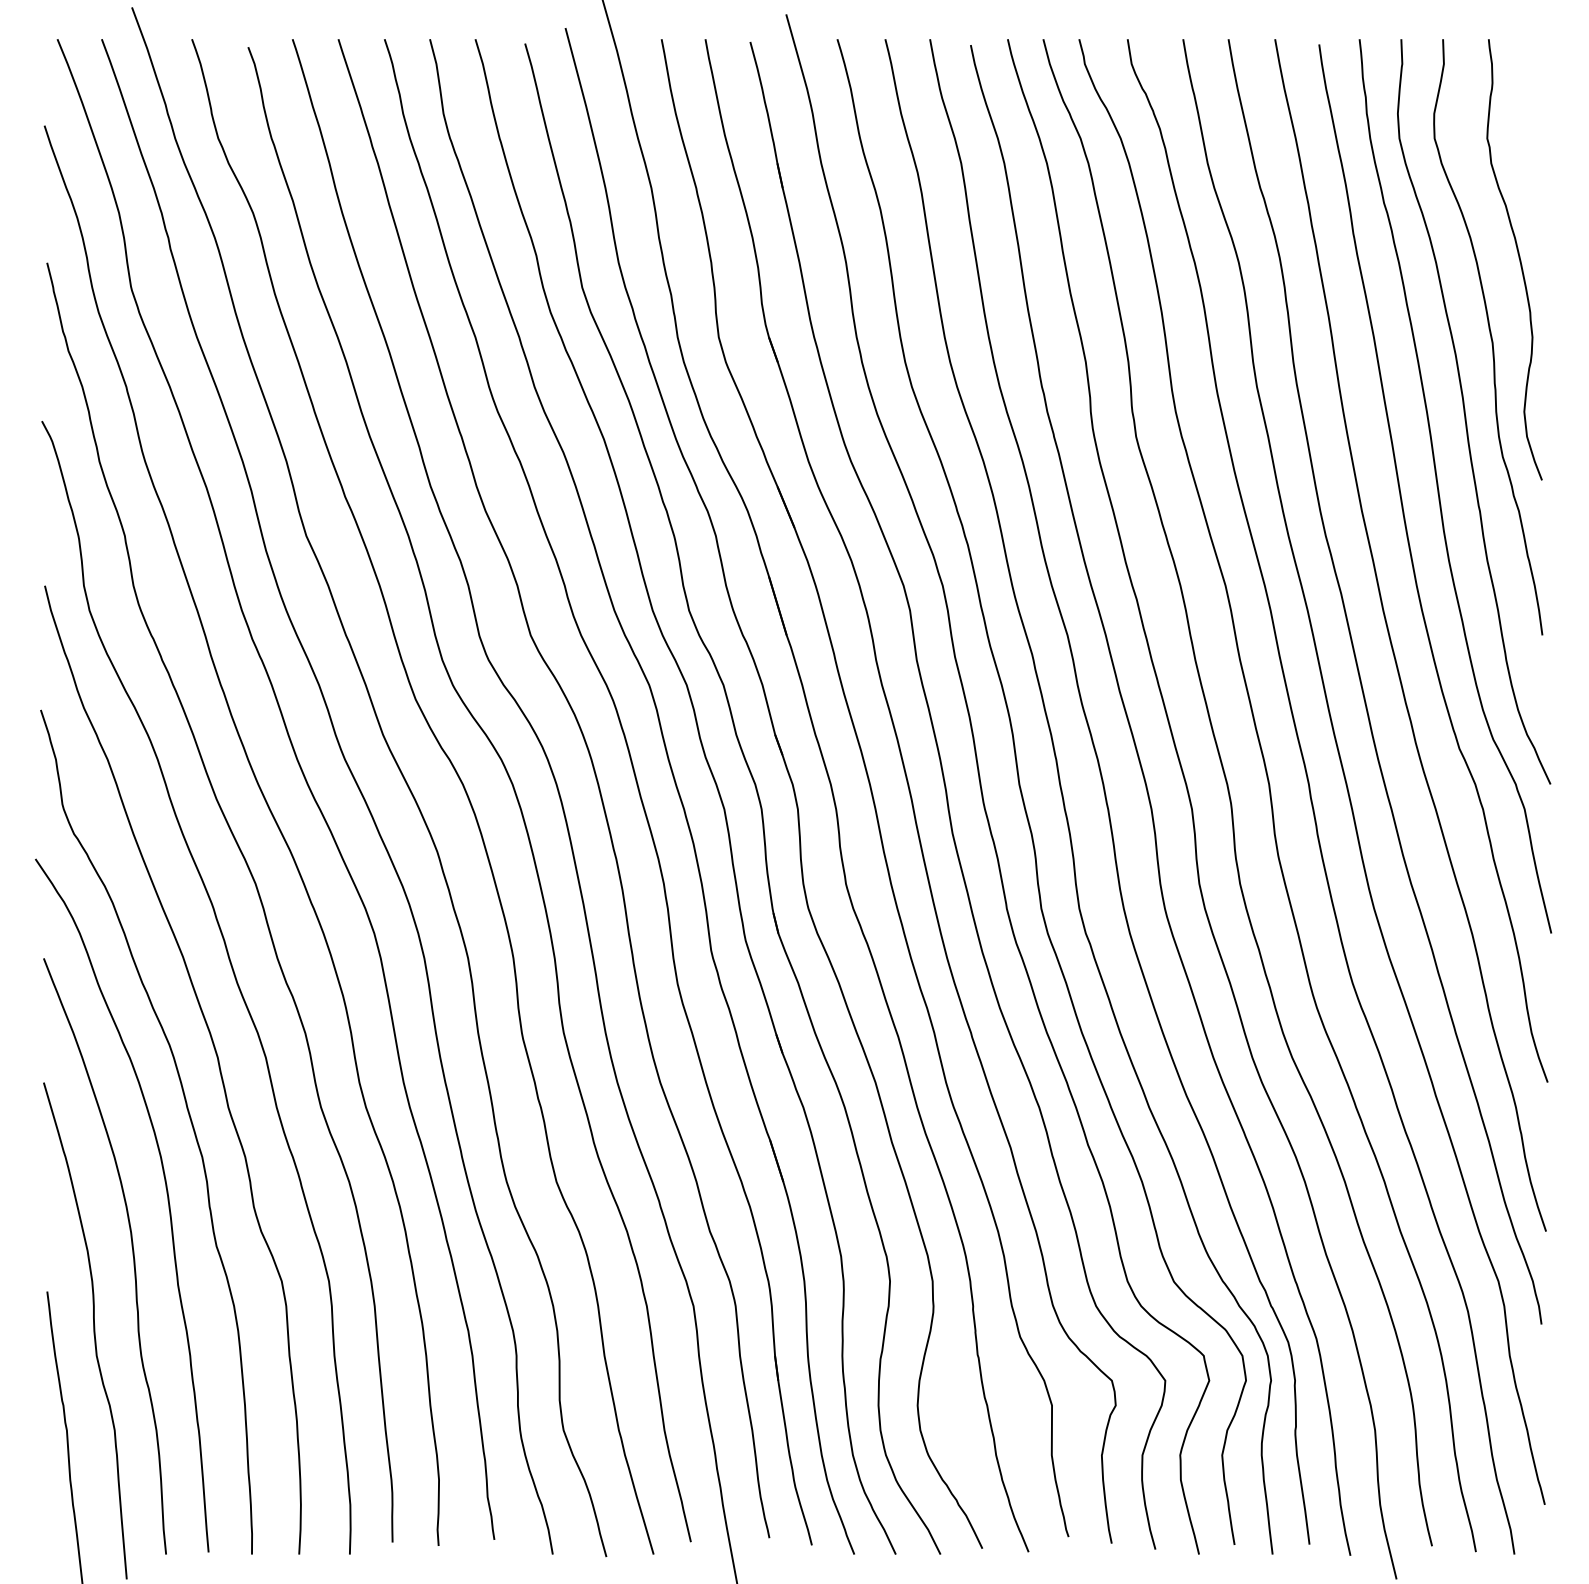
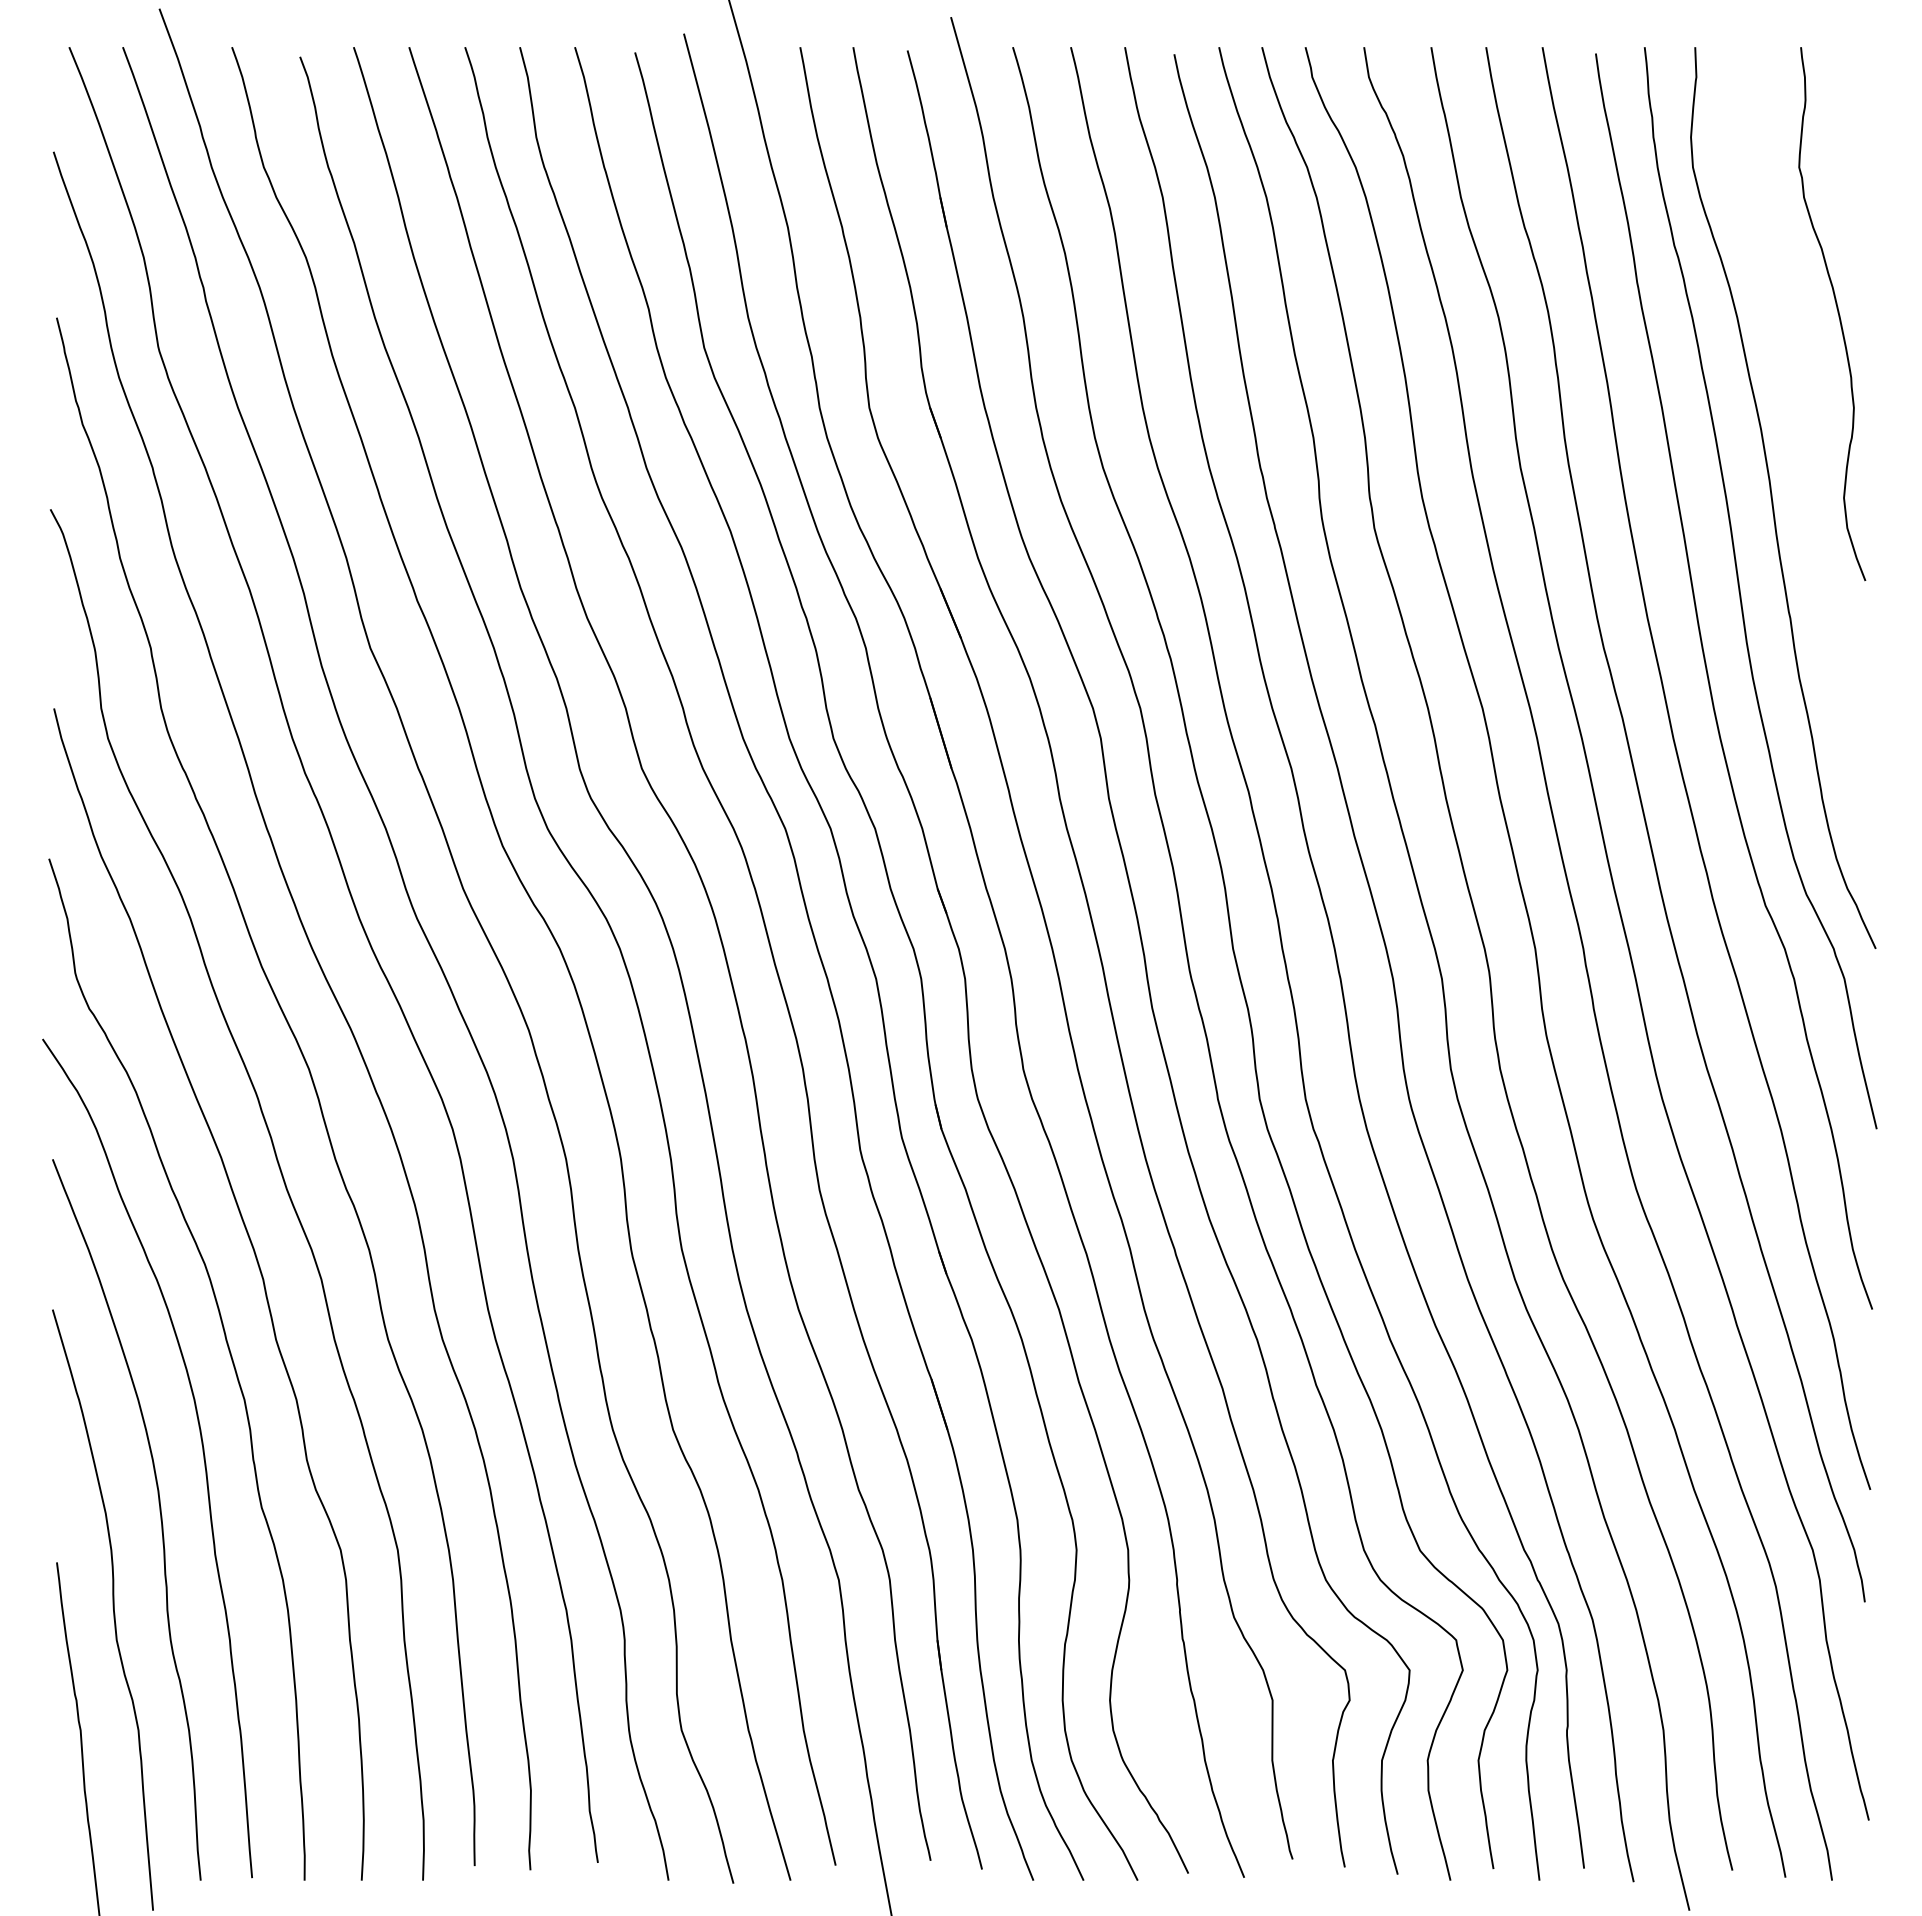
curve: (1489, 335) -> (1802, 405), removed

